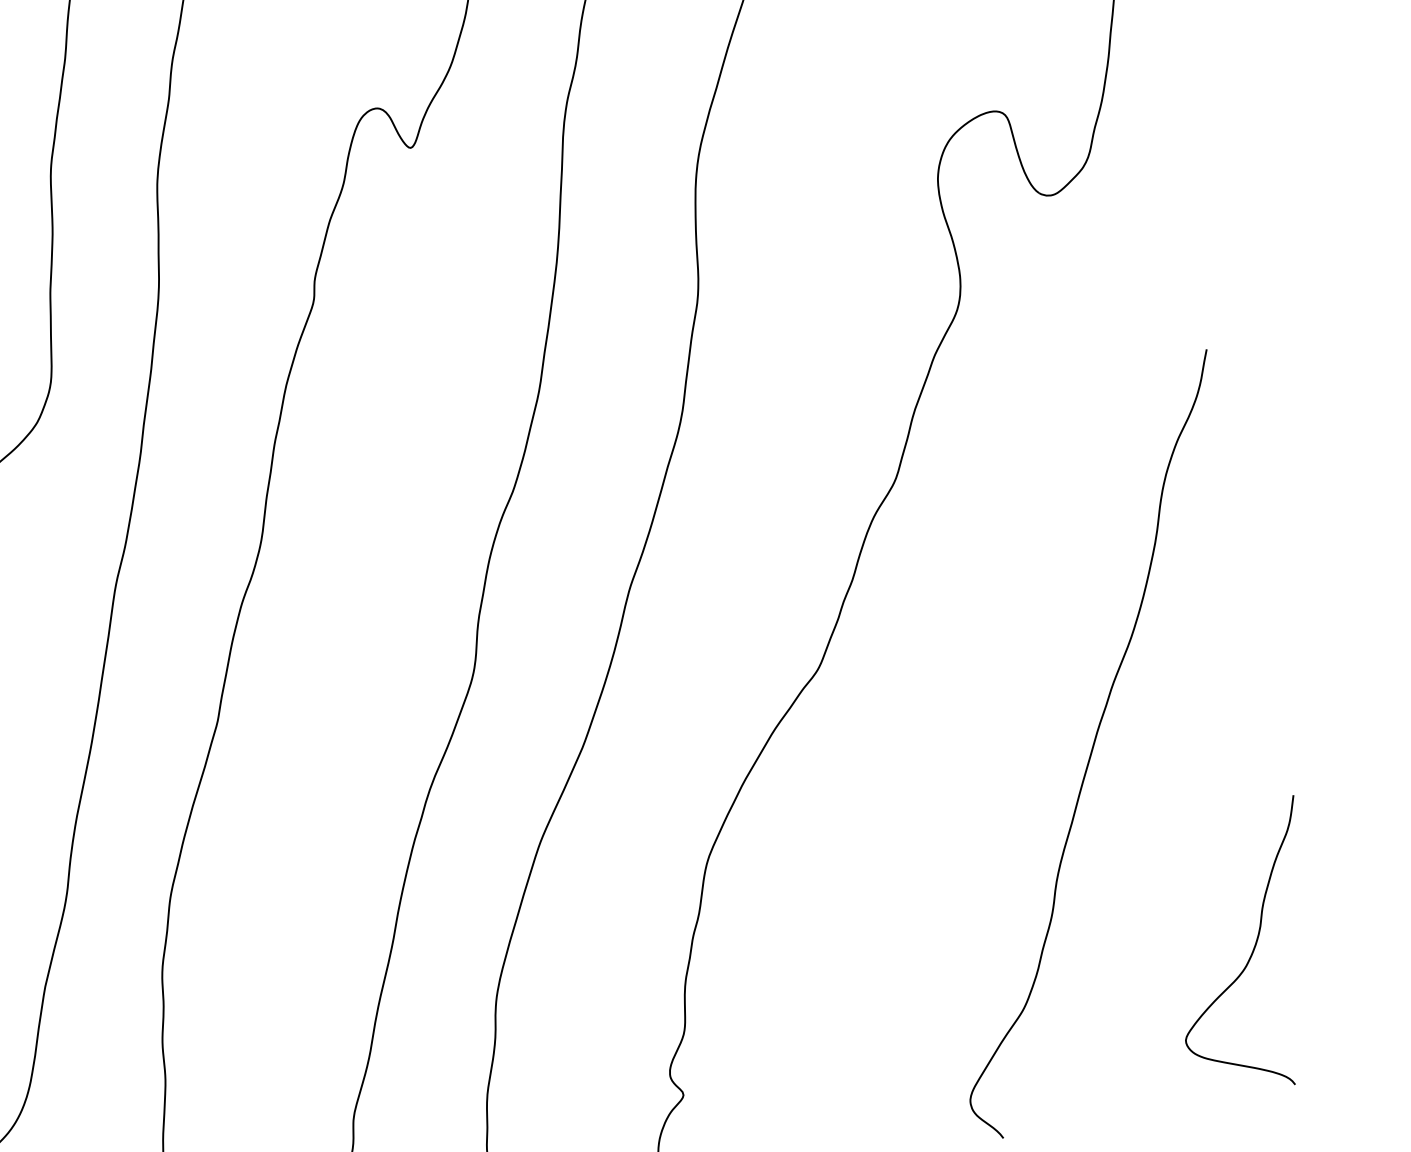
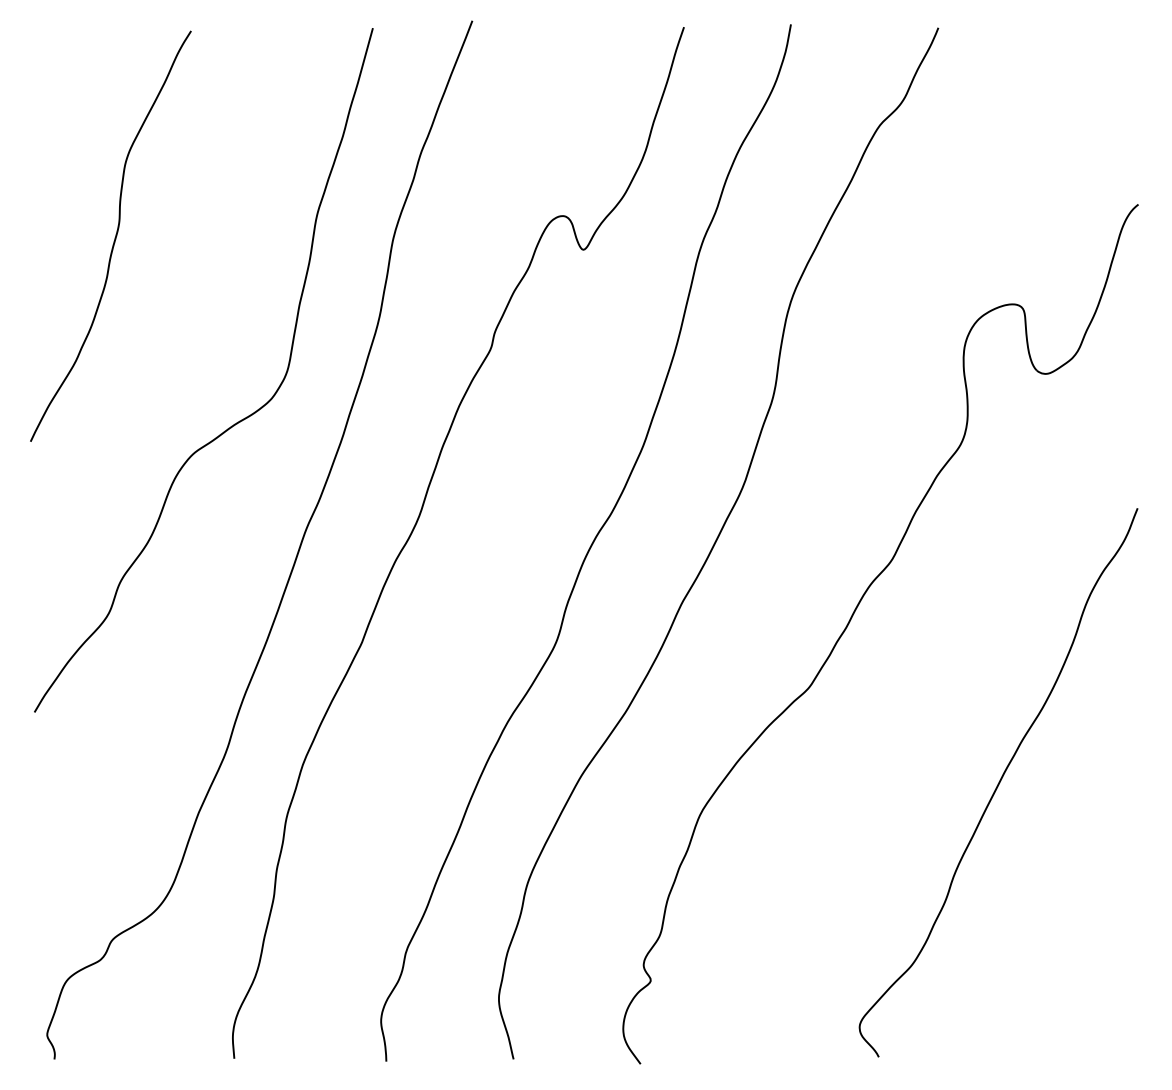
curve: (1251, 951) -> (1086, 955), removed

